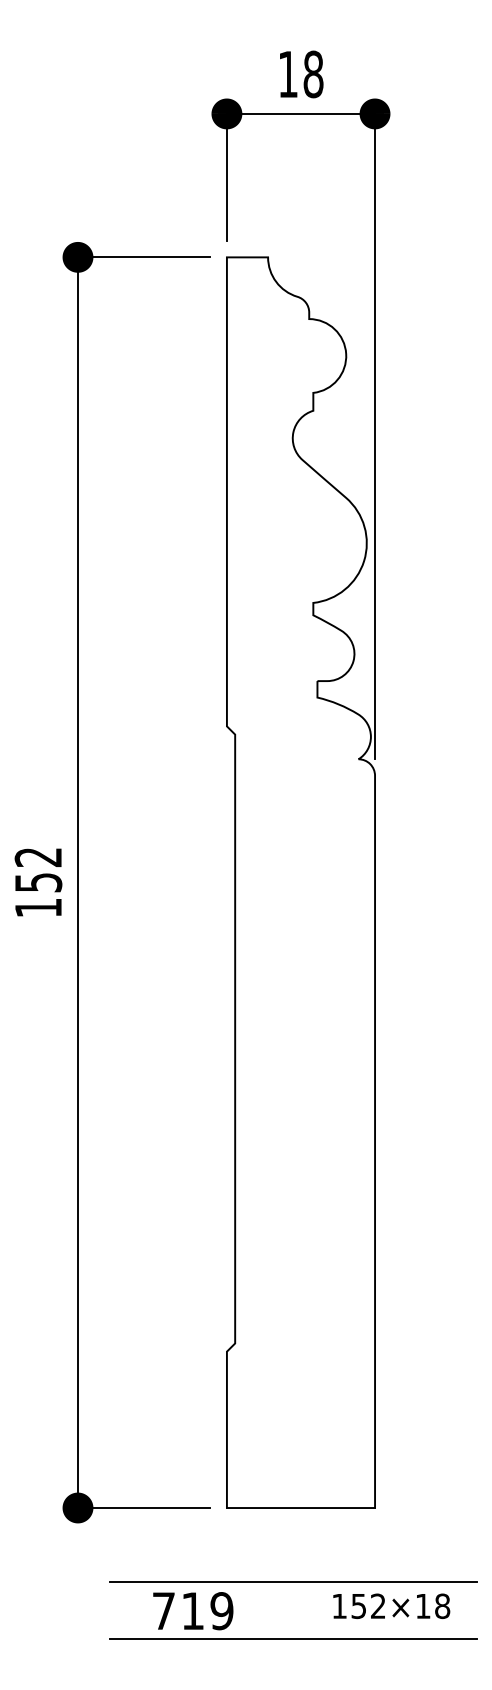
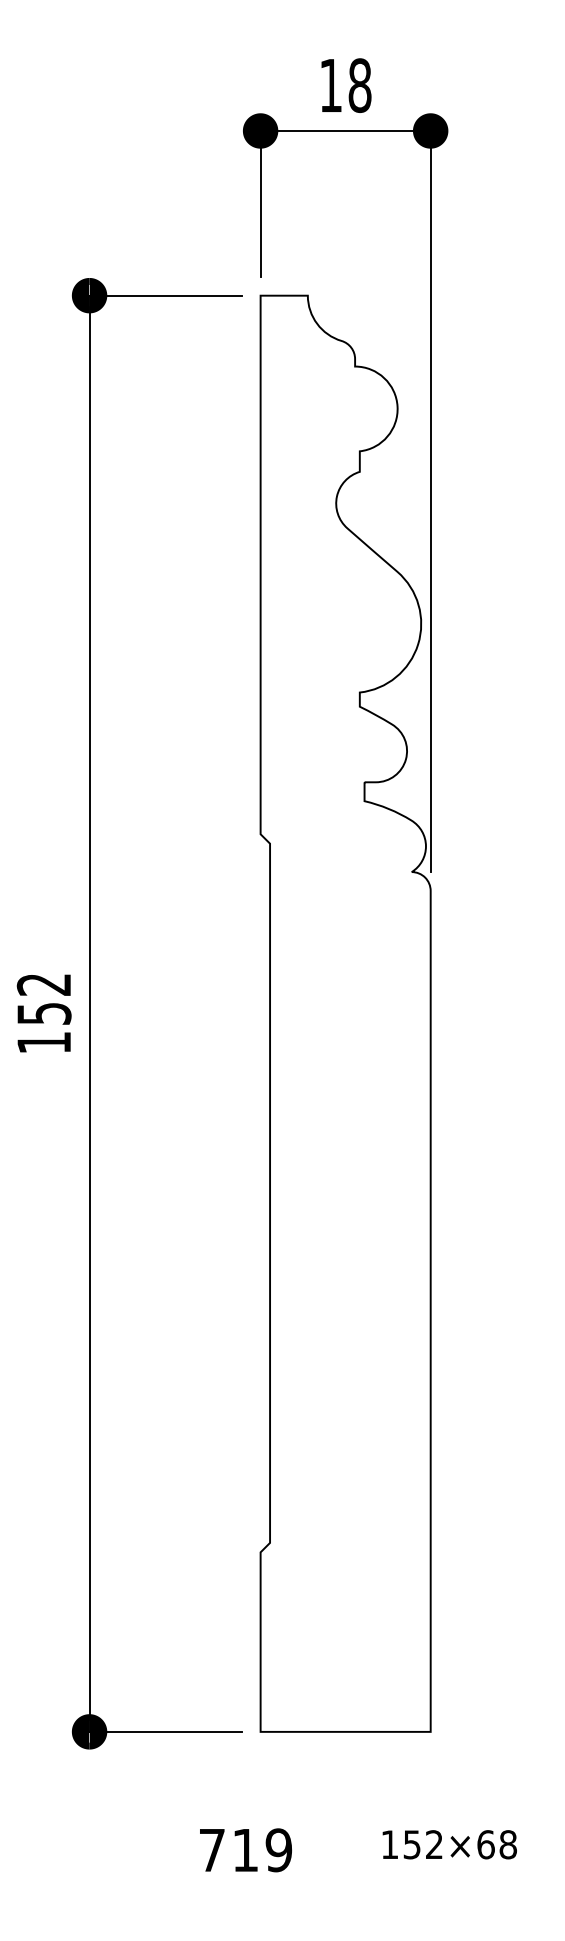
line: (293, 1581) -> (337, 1816), removed
text: (422, 1606) -> (485, 1844), 152×18 -> 152×68
text: (192, 1611) -> (245, 1850), moved
line: (293, 1639) -> (337, 1882), removed

